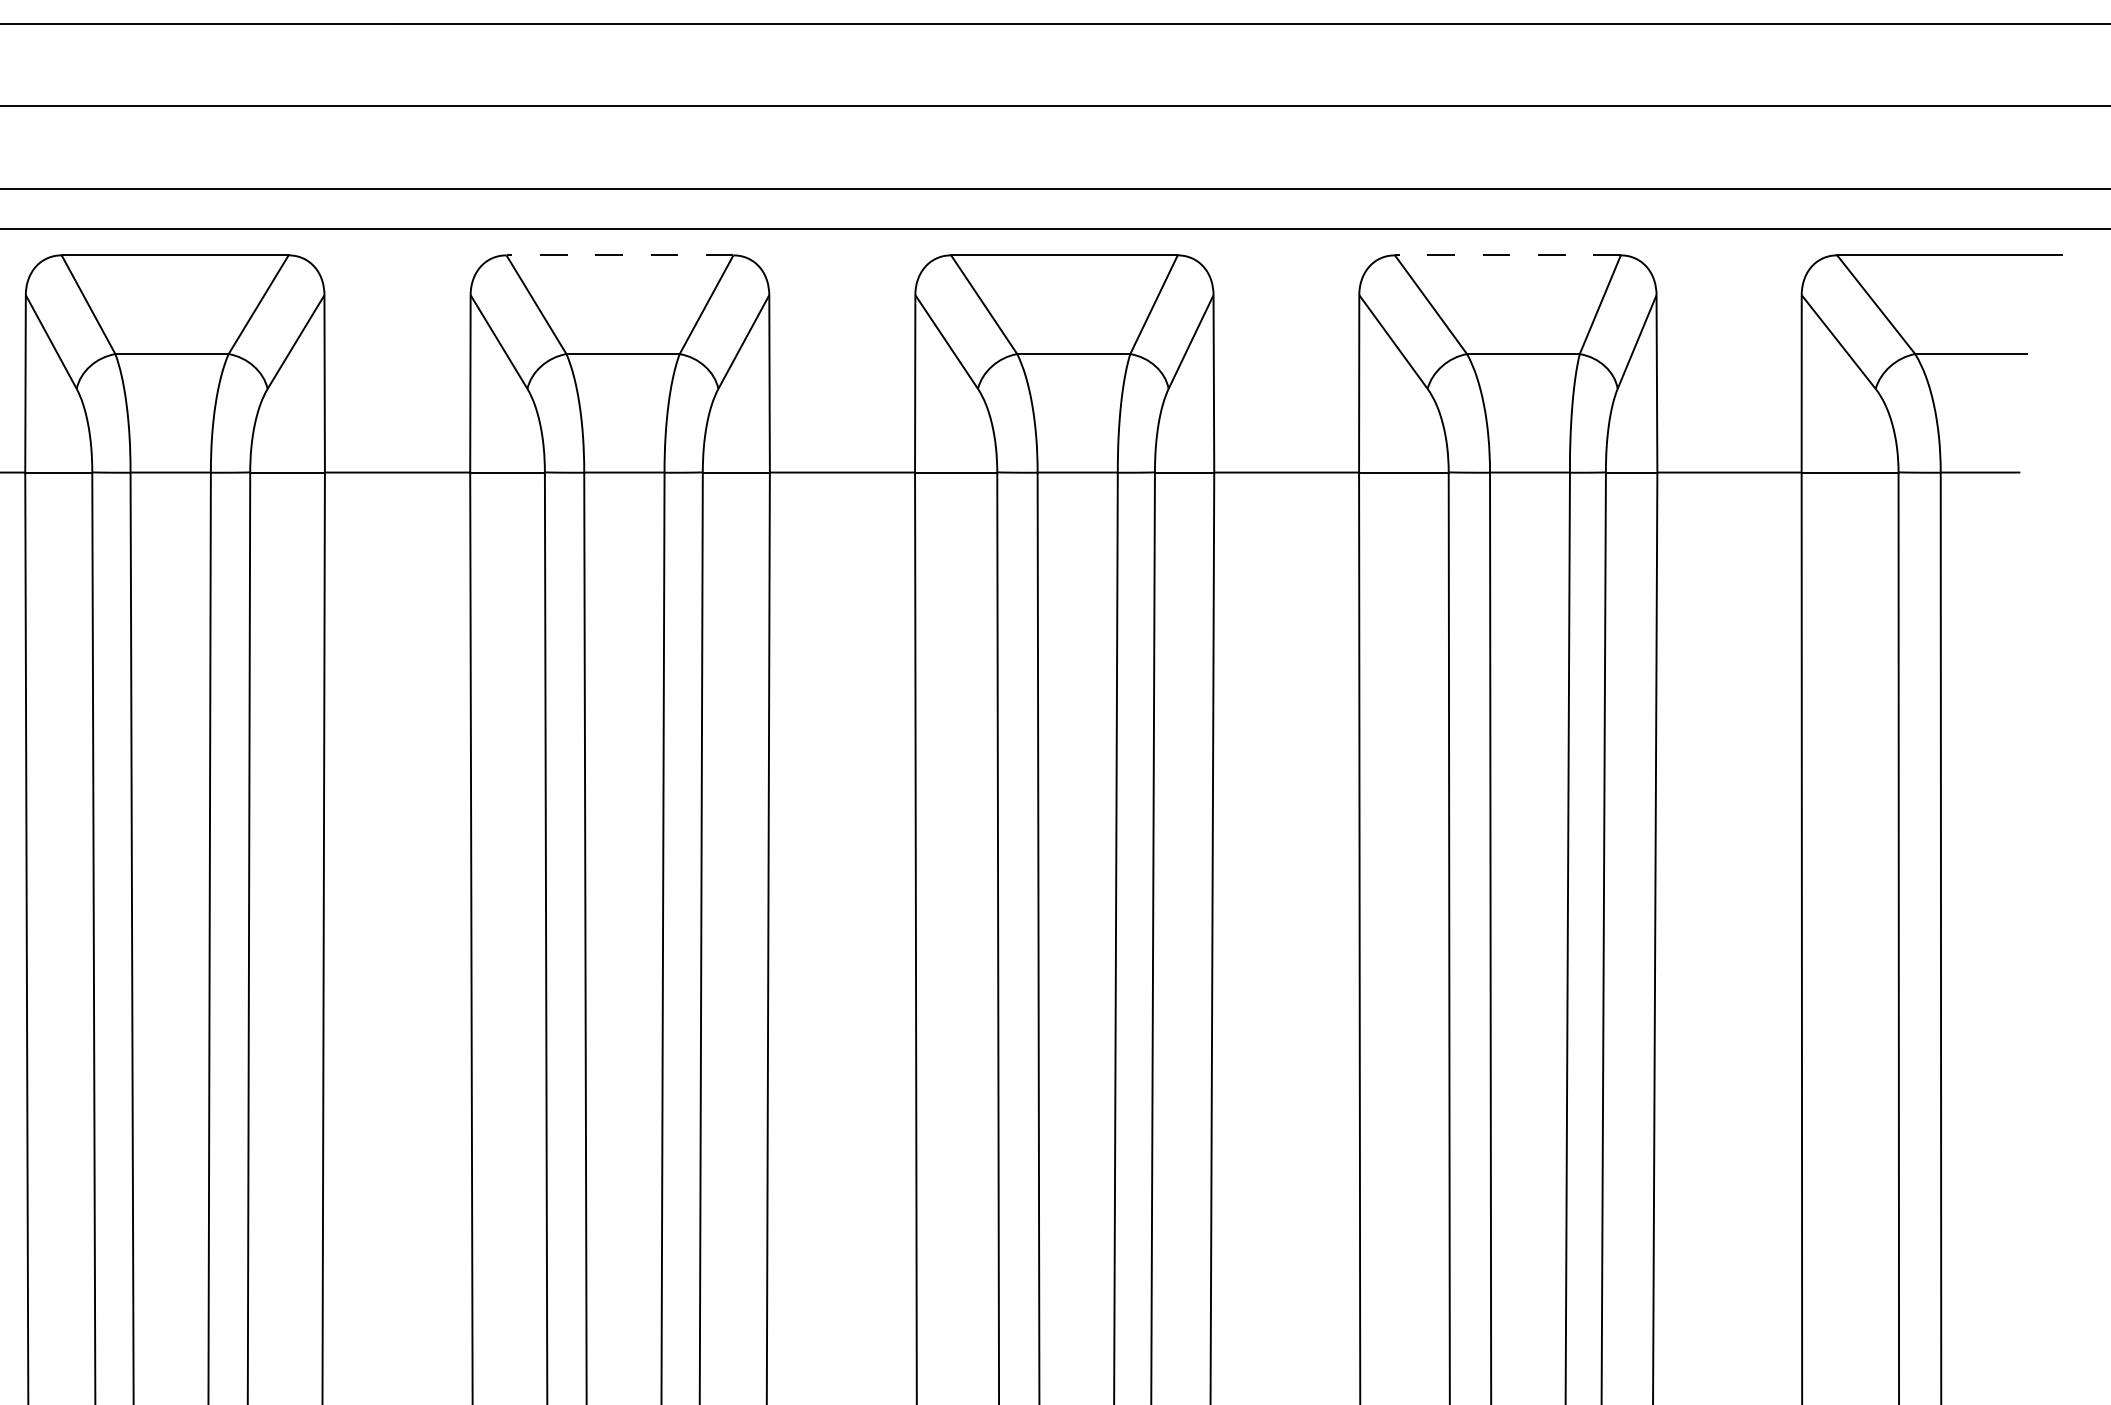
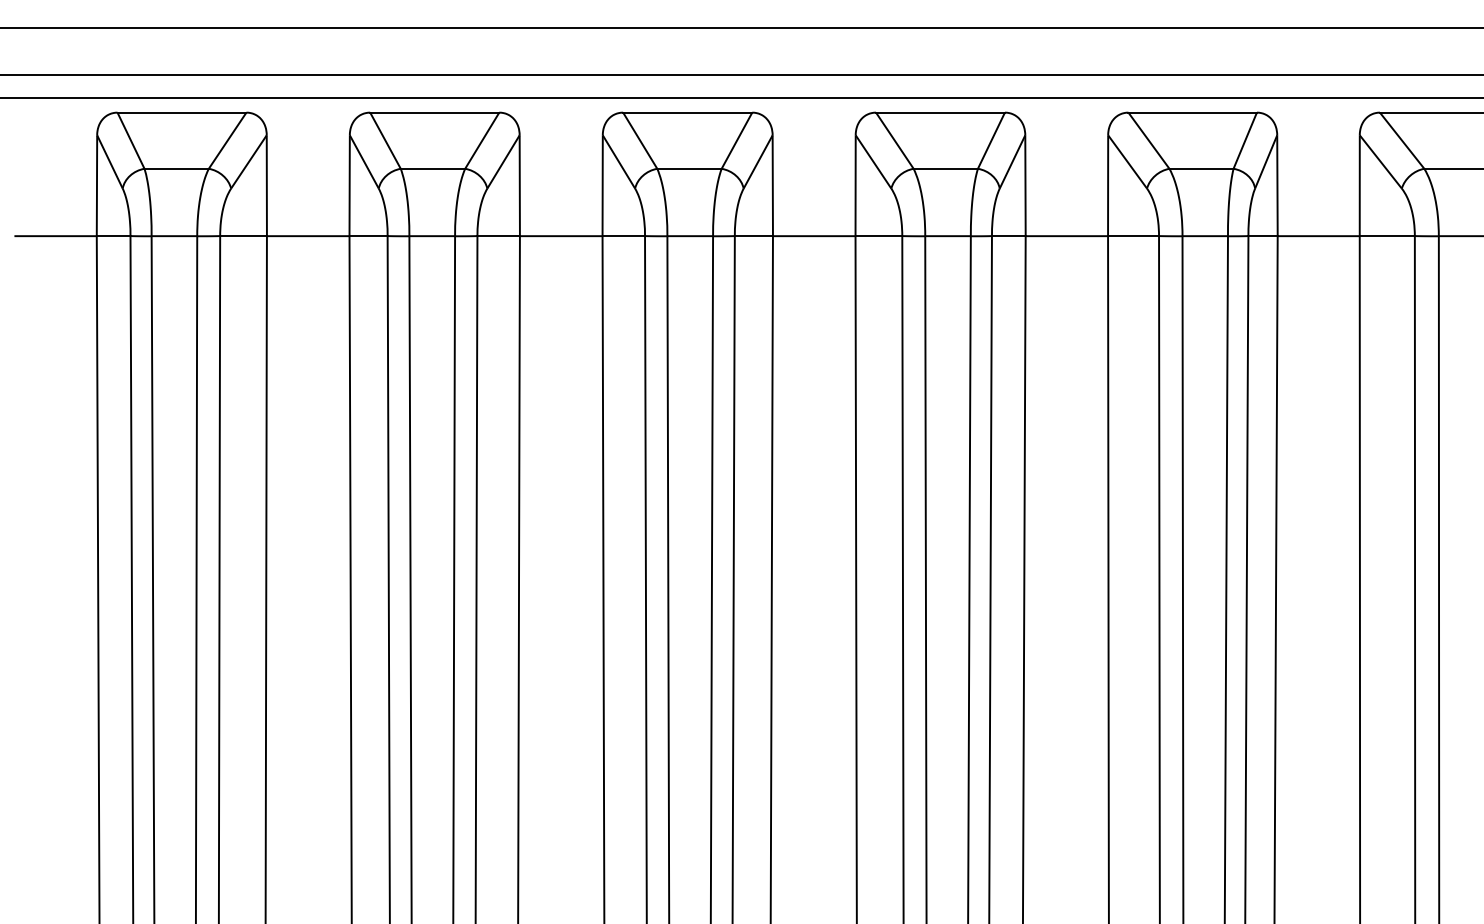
line: (619, 255) -> (687, 112), dashed -> solid
line: (1507, 255) -> (1192, 112), dashed -> solid

